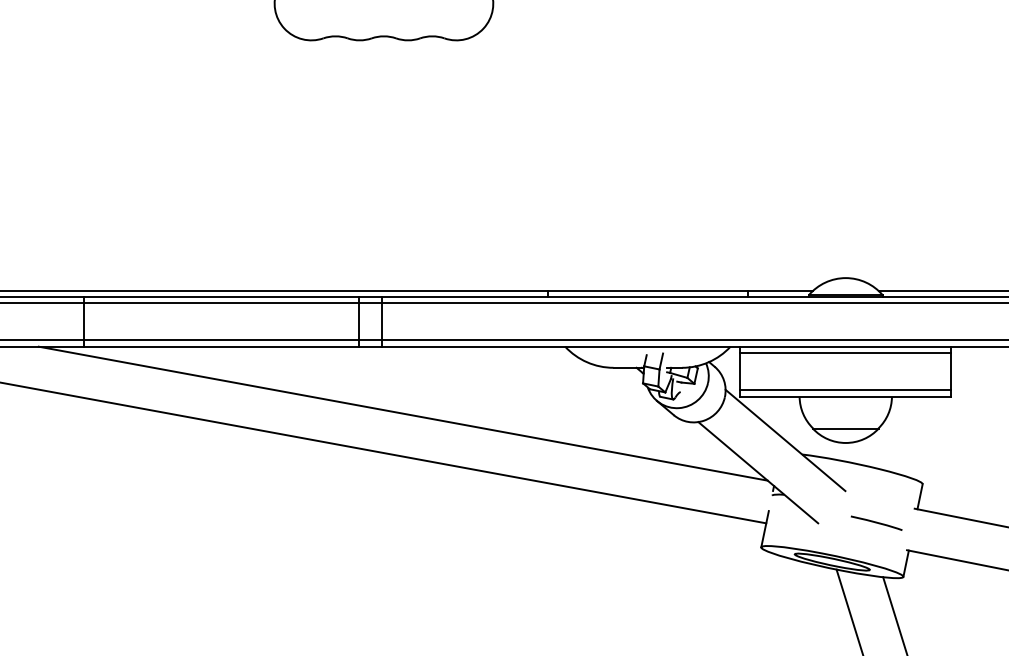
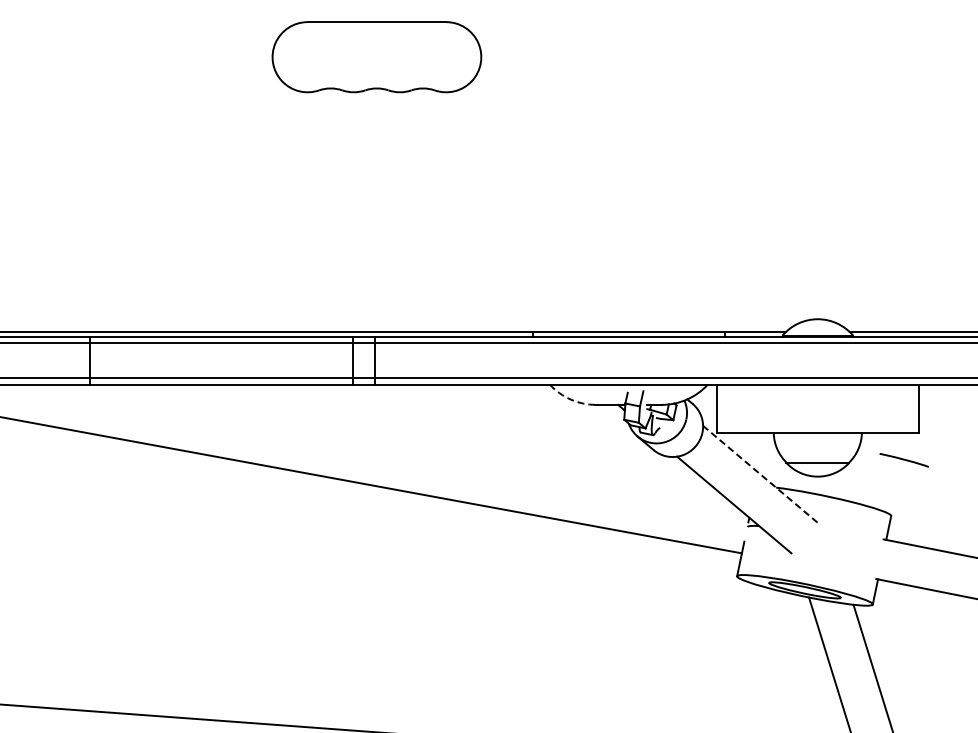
line: (845, 353) -> (817, 391), removed
arc: (586, 362) -> (570, 399), solid -> dashed
line: (845, 390) -> (817, 426), removed
line: (403, 413) -> (395, 448), removed
line: (785, 440) -> (760, 474), solid -> dashed
line: (875, 523) -> (903, 460), moved

